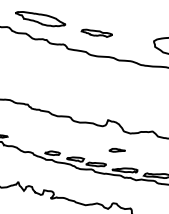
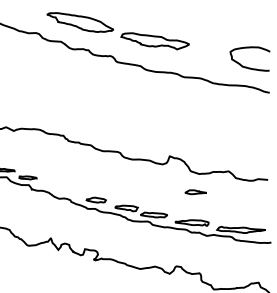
part: (96, 33) -> (154, 41), size x1.67
part: (116, 150) -> (195, 192), moved

